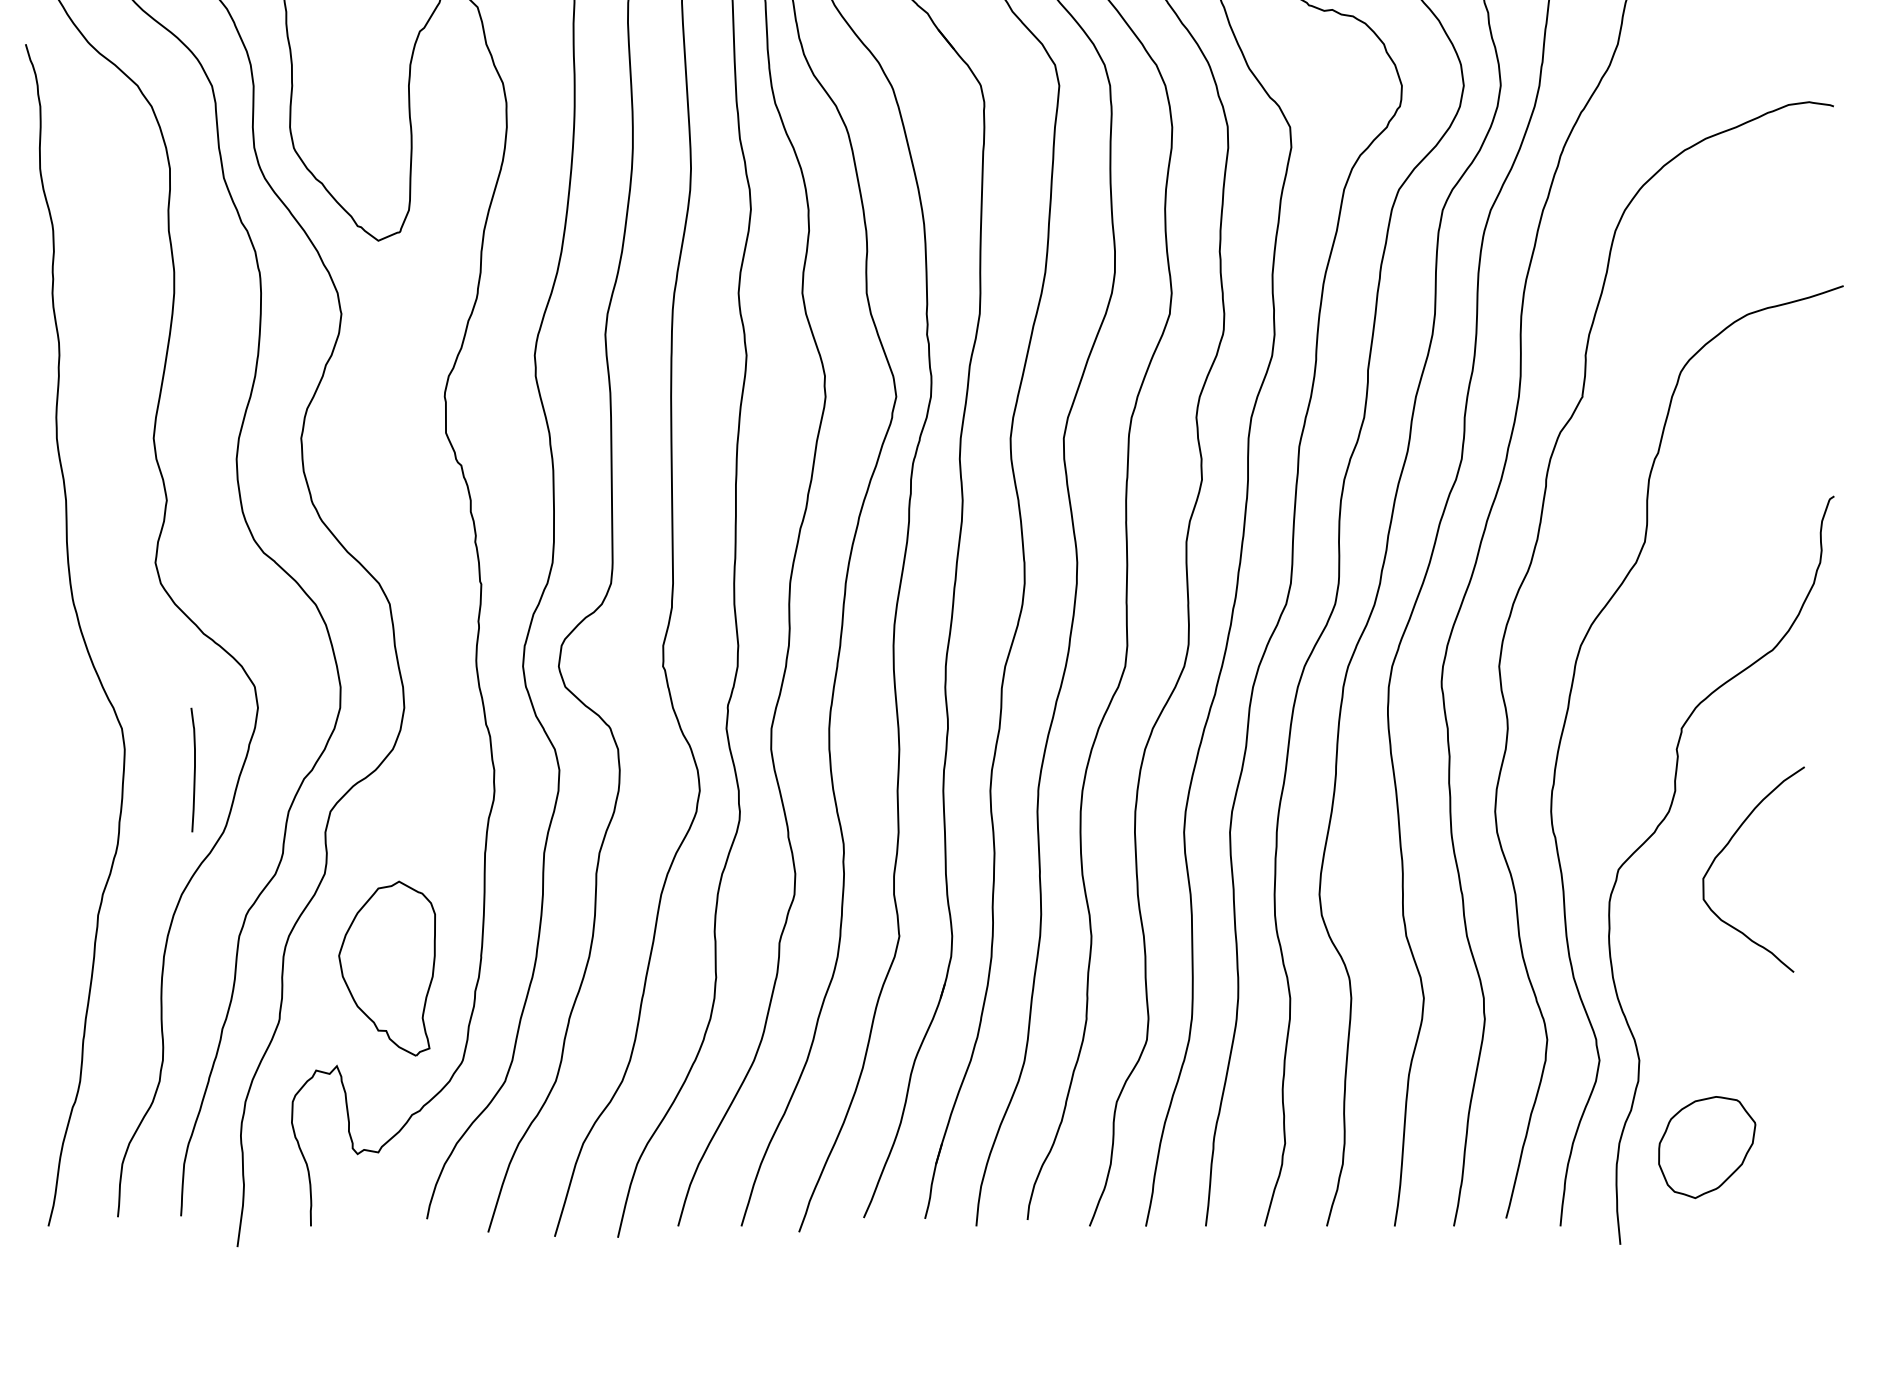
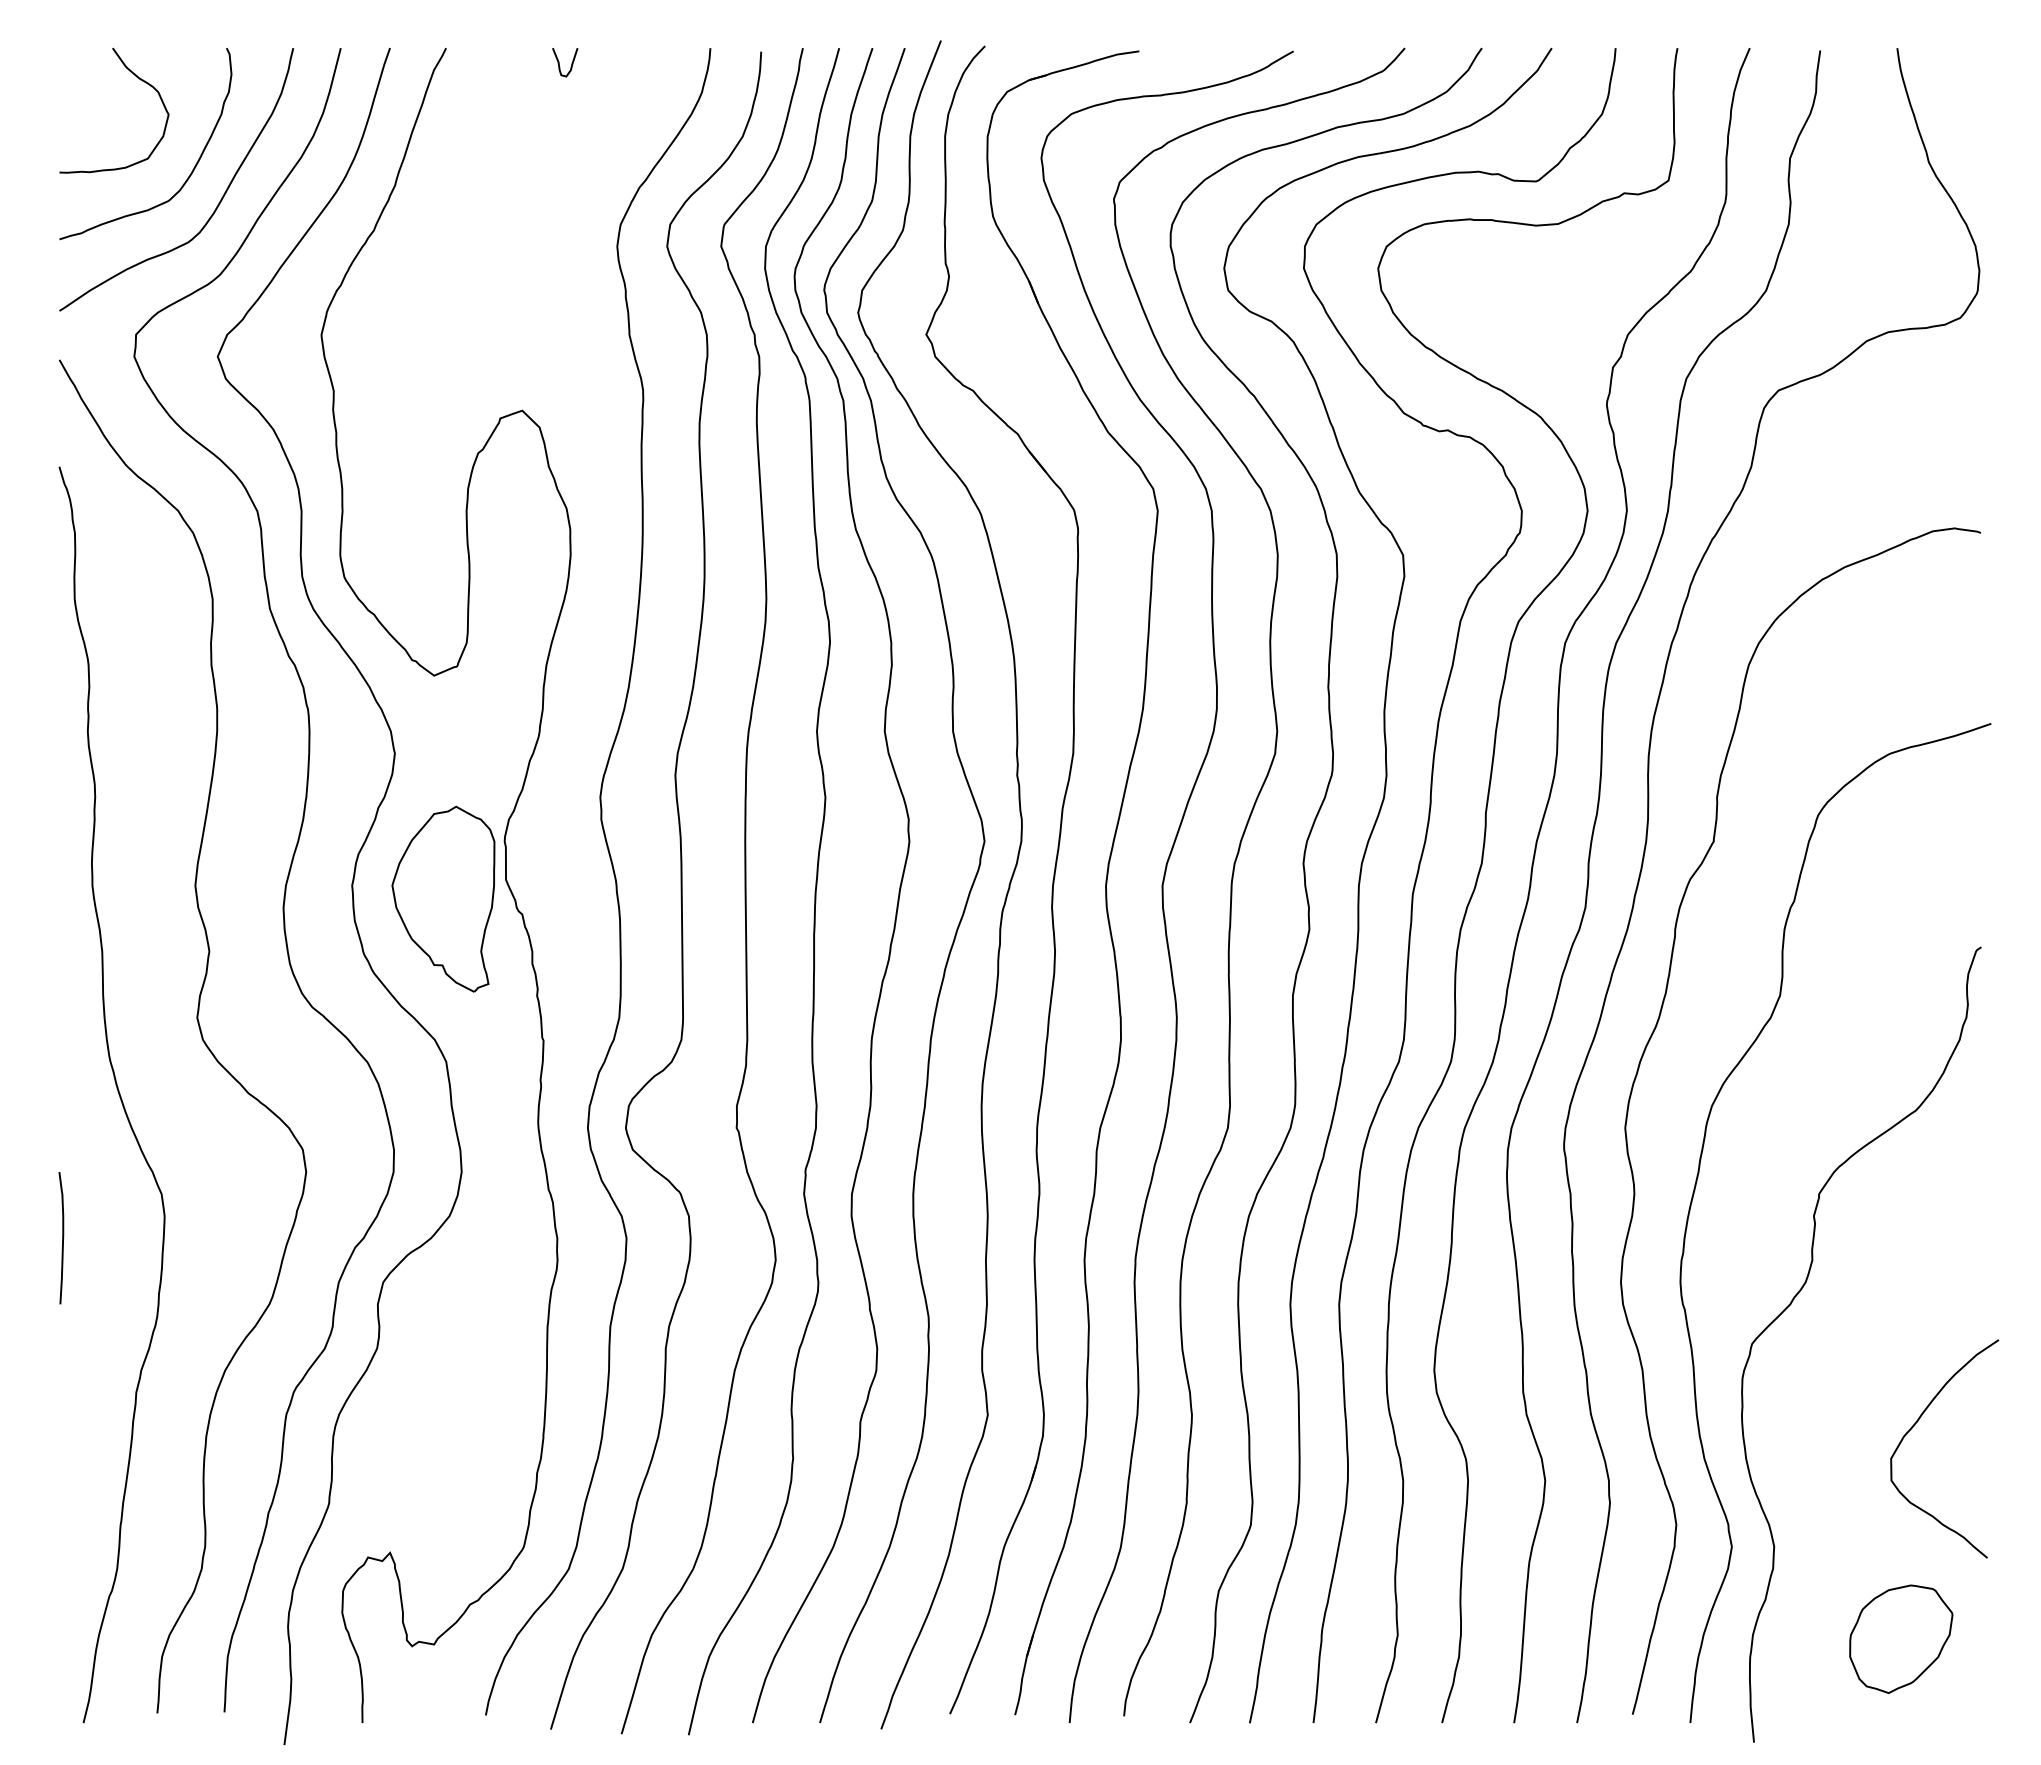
curve: (194, 770) -> (62, 1238), moved
curve: (1725, 848) -> (1914, 1426), moved
part: (387, 967) -> (443, 898), moved
part: (1707, 1146) -> (1901, 1638), moved

